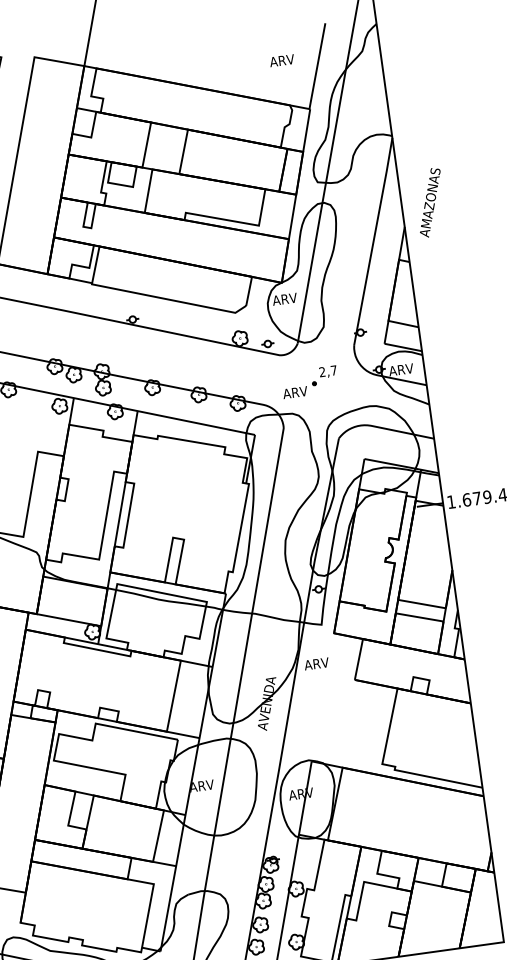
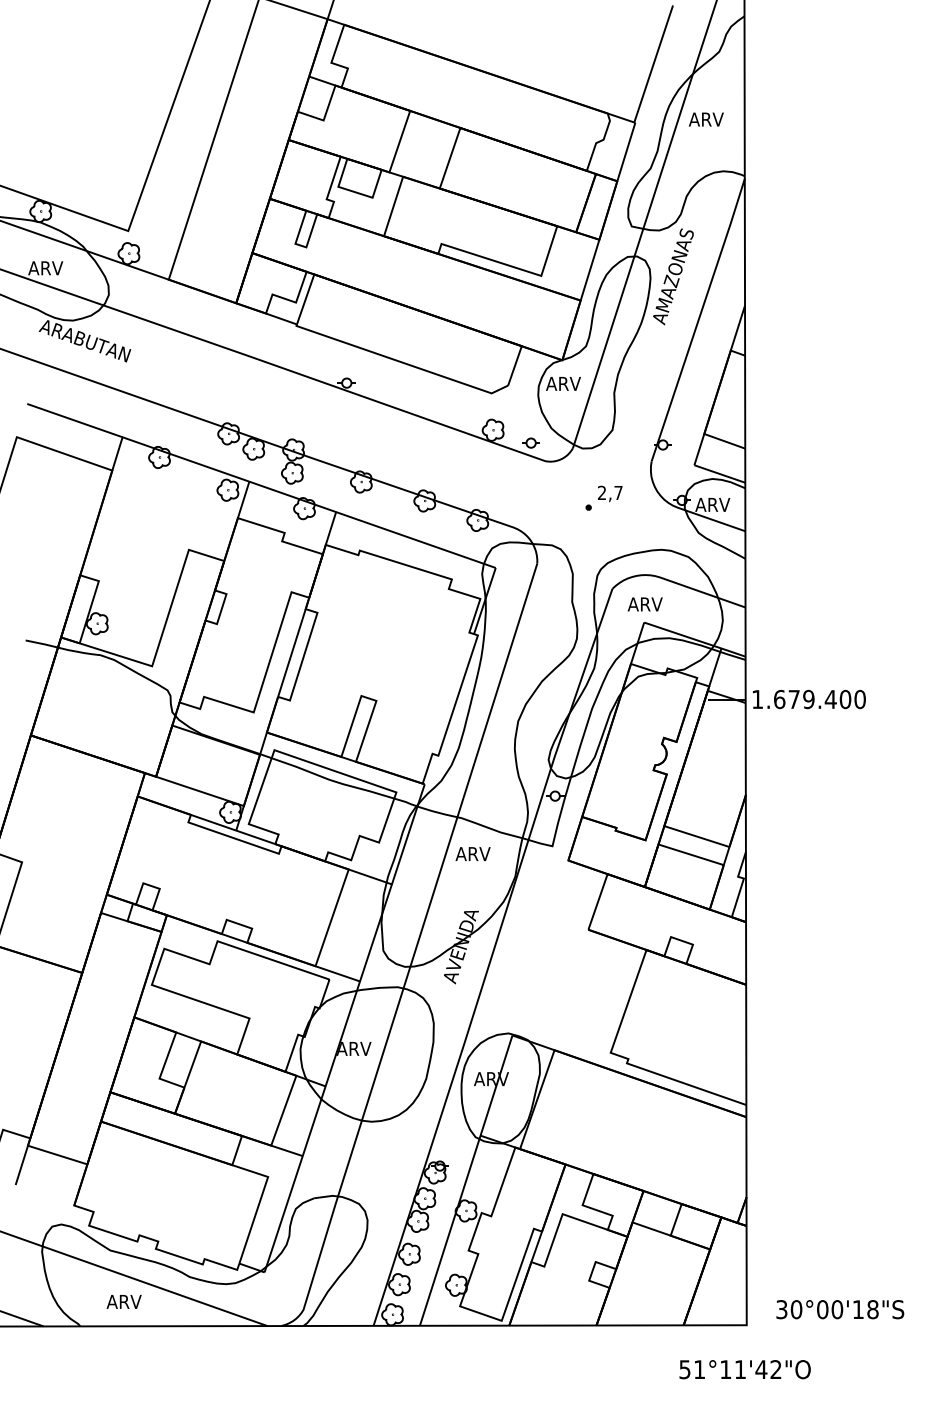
text: (281, 60) -> (705, 119), moved
text: (430, 202) -> (673, 276), moved
text: (294, 392) -> (644, 604), moved
text: (316, 663) -> (472, 853), moved

